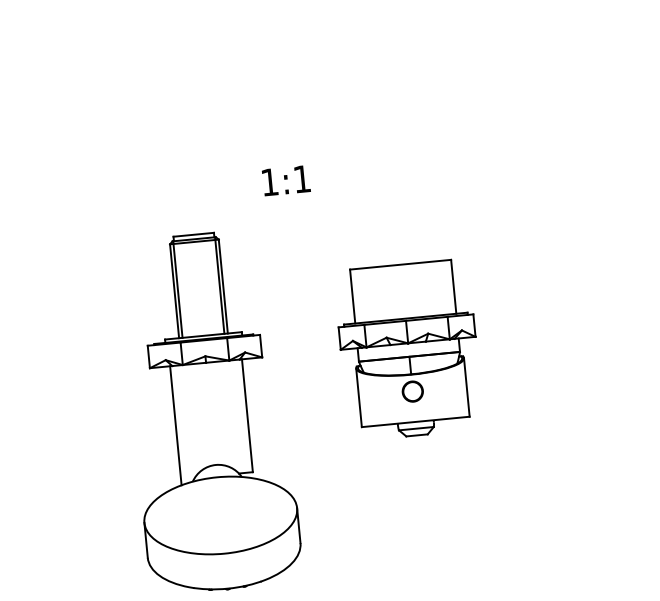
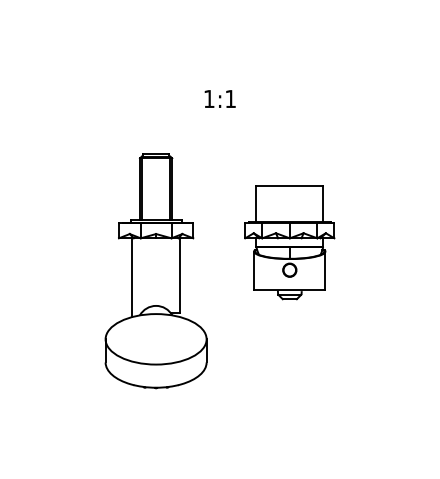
text: (285, 180) -> (219, 98), moved

